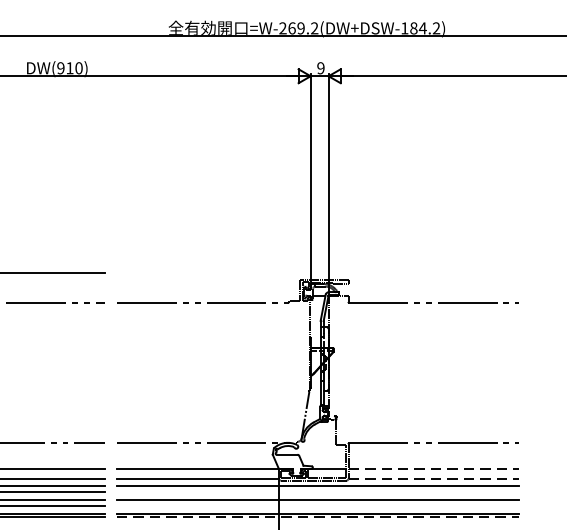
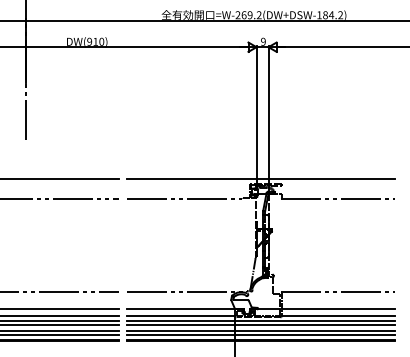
line: (318, 272) -> (261, 178), added
line: (433, 468) -> (338, 309), dashed -> solid
line: (433, 479) -> (338, 316), dashed -> solid
line: (318, 492) -> (261, 325), added
line: (318, 506) -> (261, 334), added
line: (318, 516) -> (261, 341), dashed -> solid

